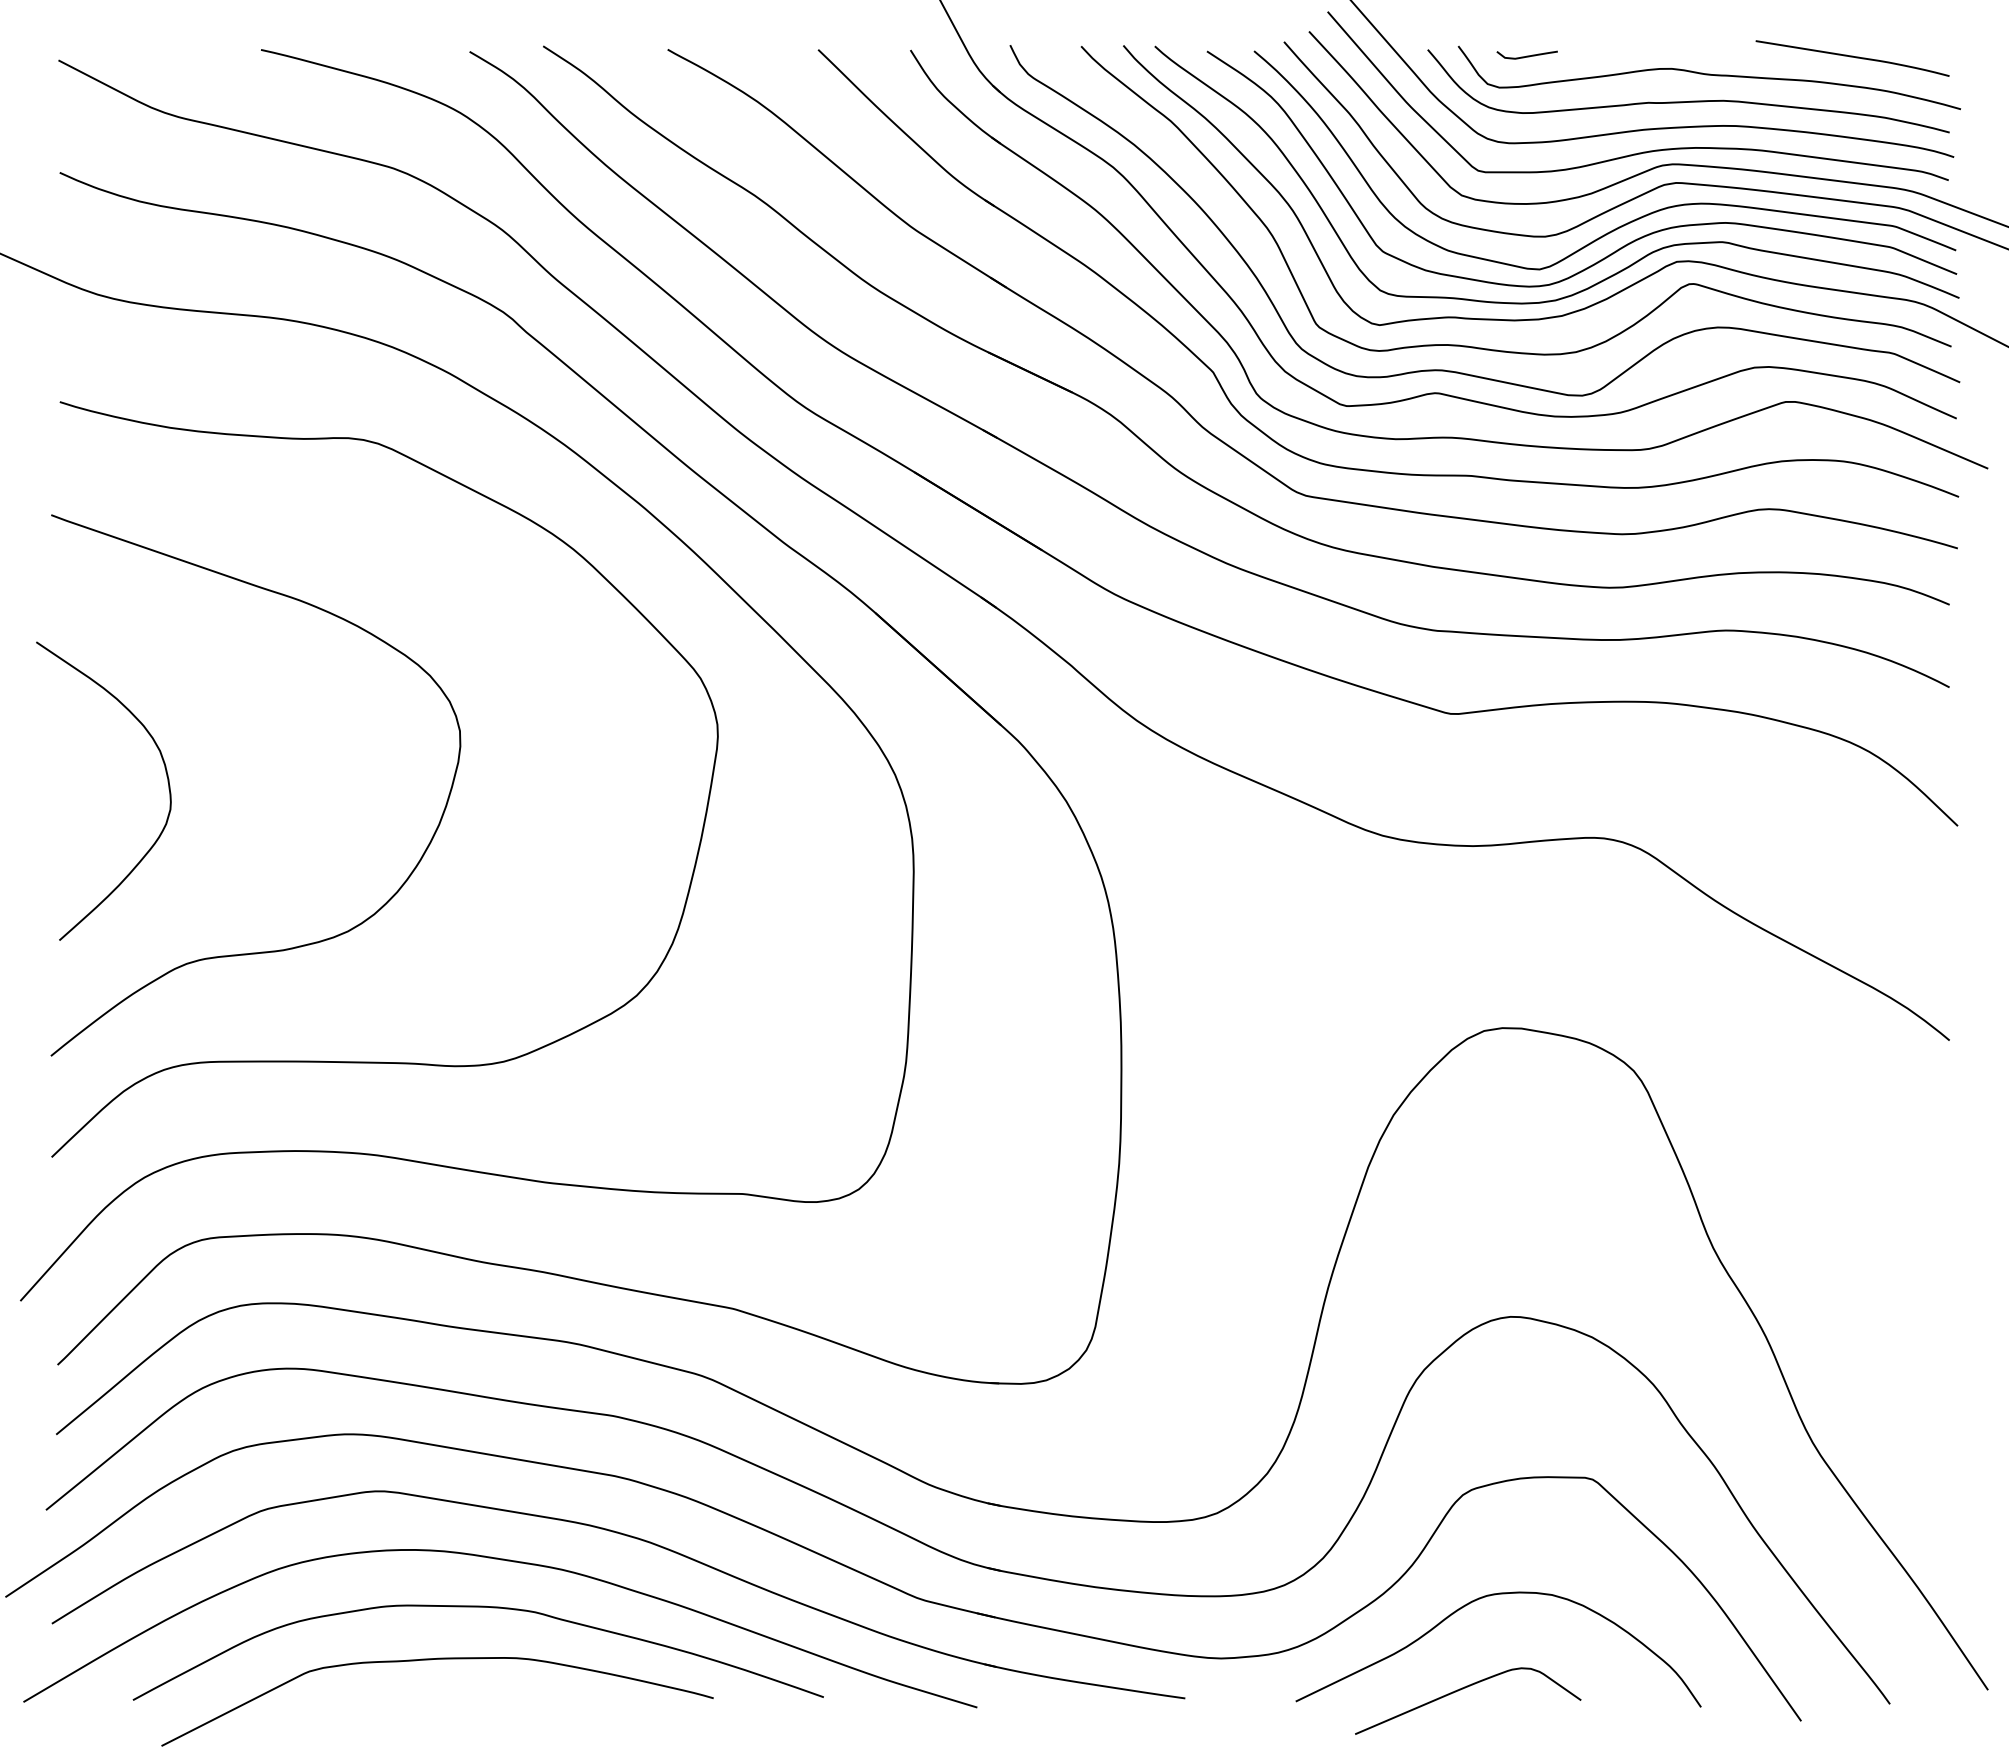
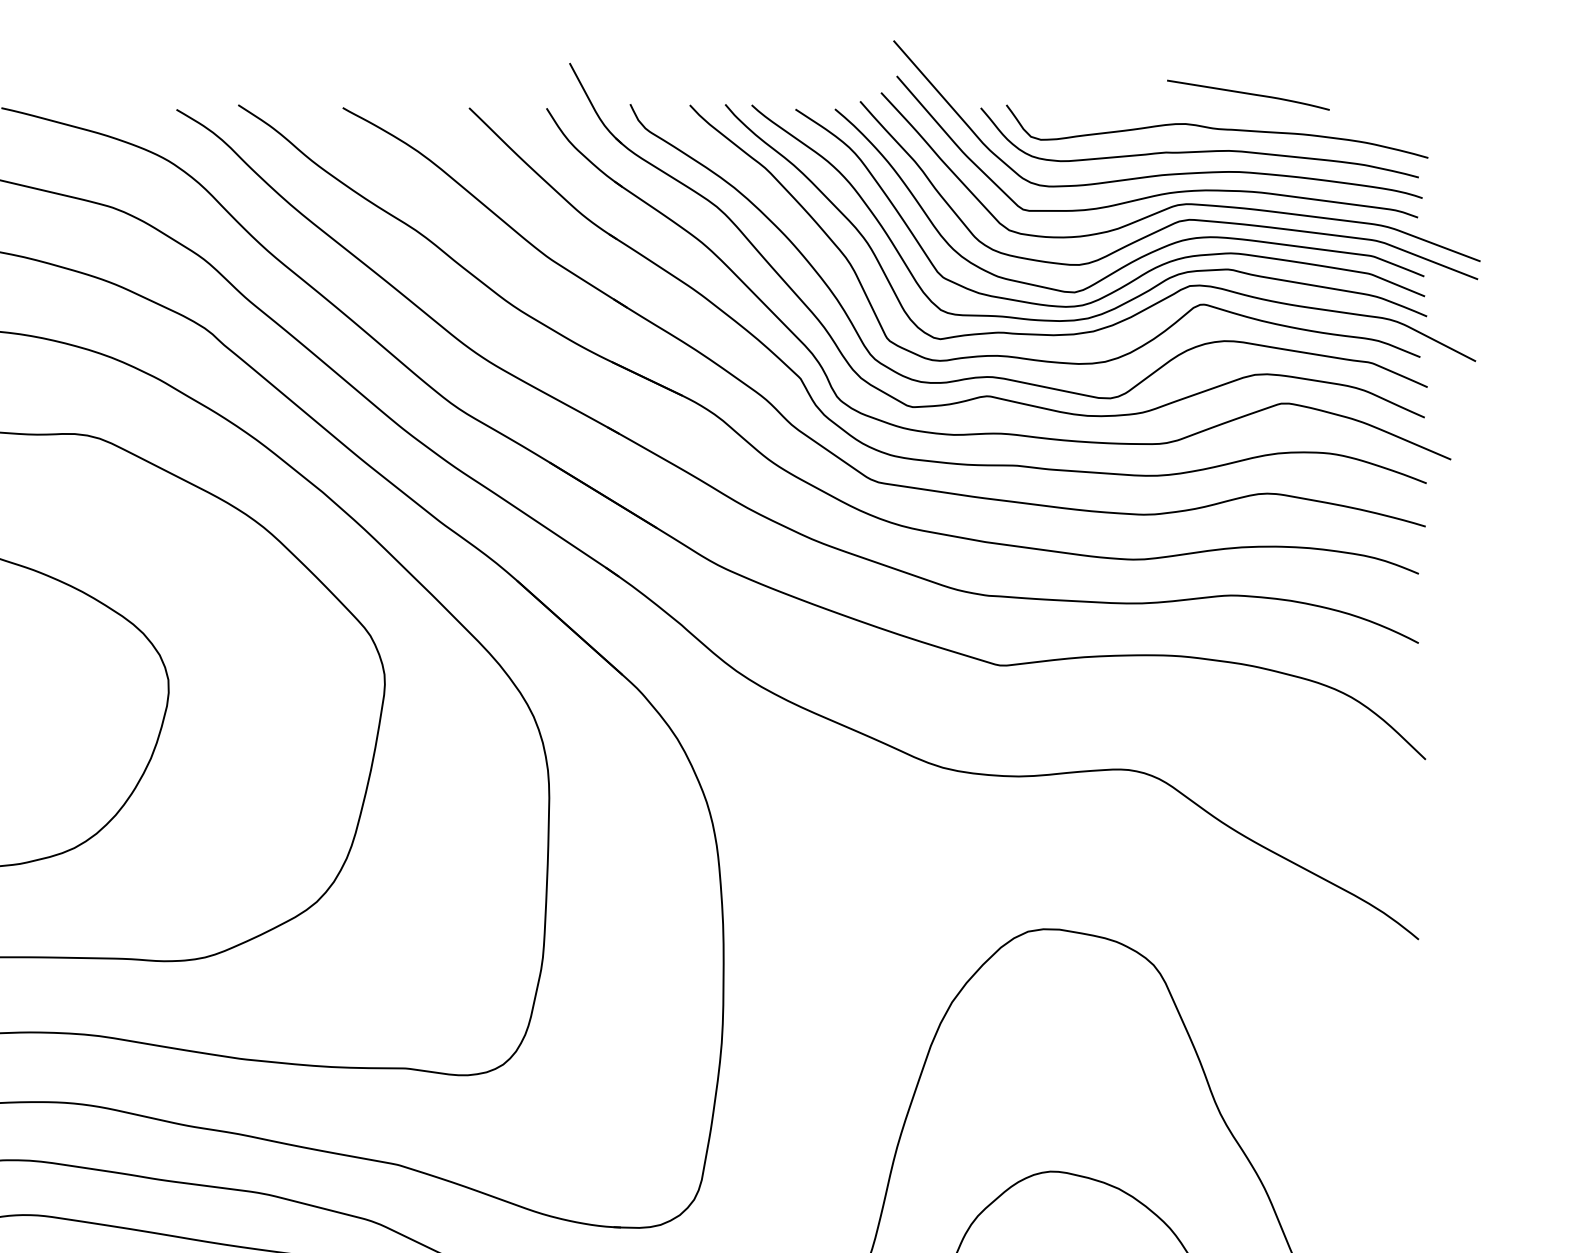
curve: (1526, 55) -> (1063, 112), removed
curve: (1852, 57) -> (1248, 94), moved

